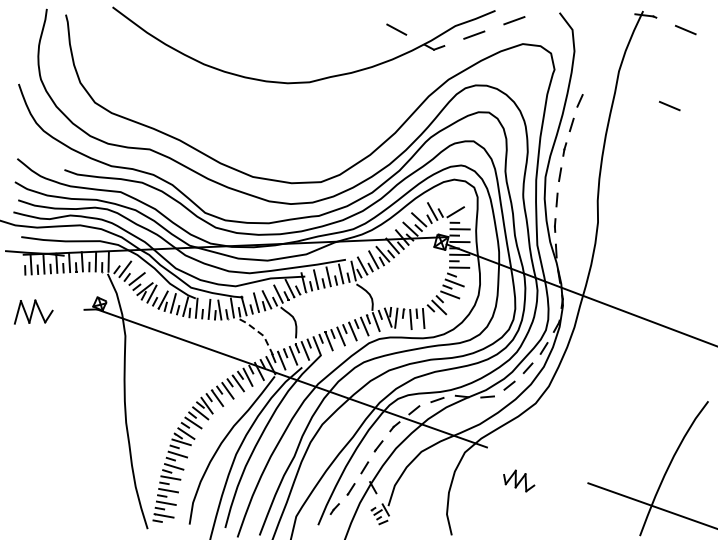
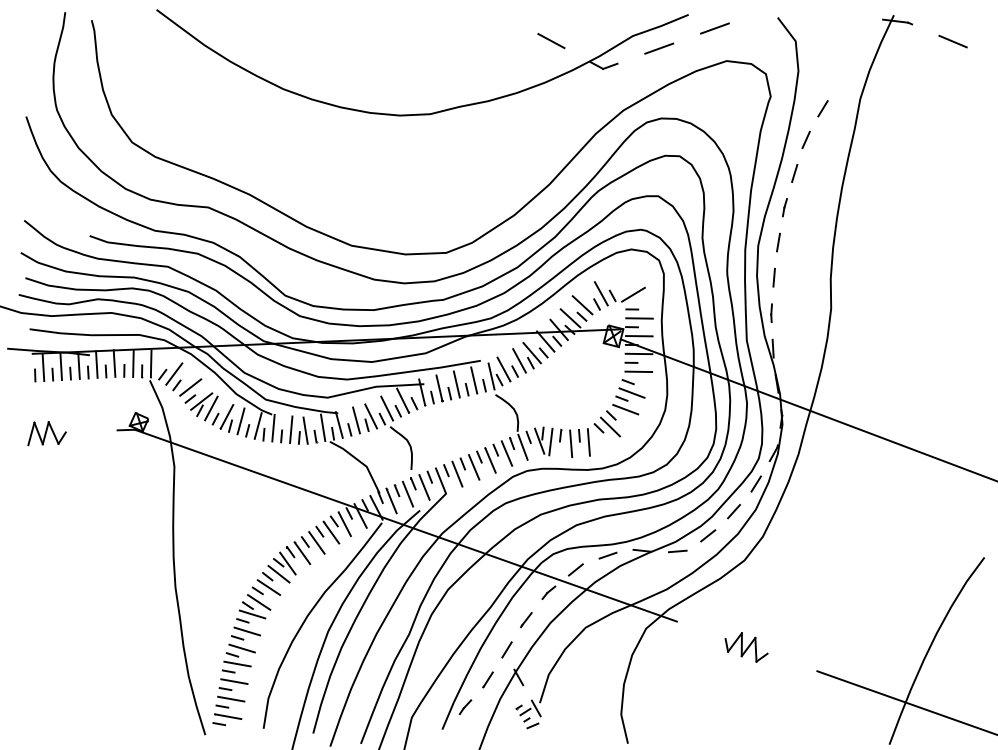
line: (591, 77) -> (822, 107), added
line: (669, 105) -> (930, 146), removed
part: (33, 312) -> (46, 434), size x0.71
line: (259, 332) -> (360, 461), dashed -> solid
part: (519, 480) -> (747, 646), moved

